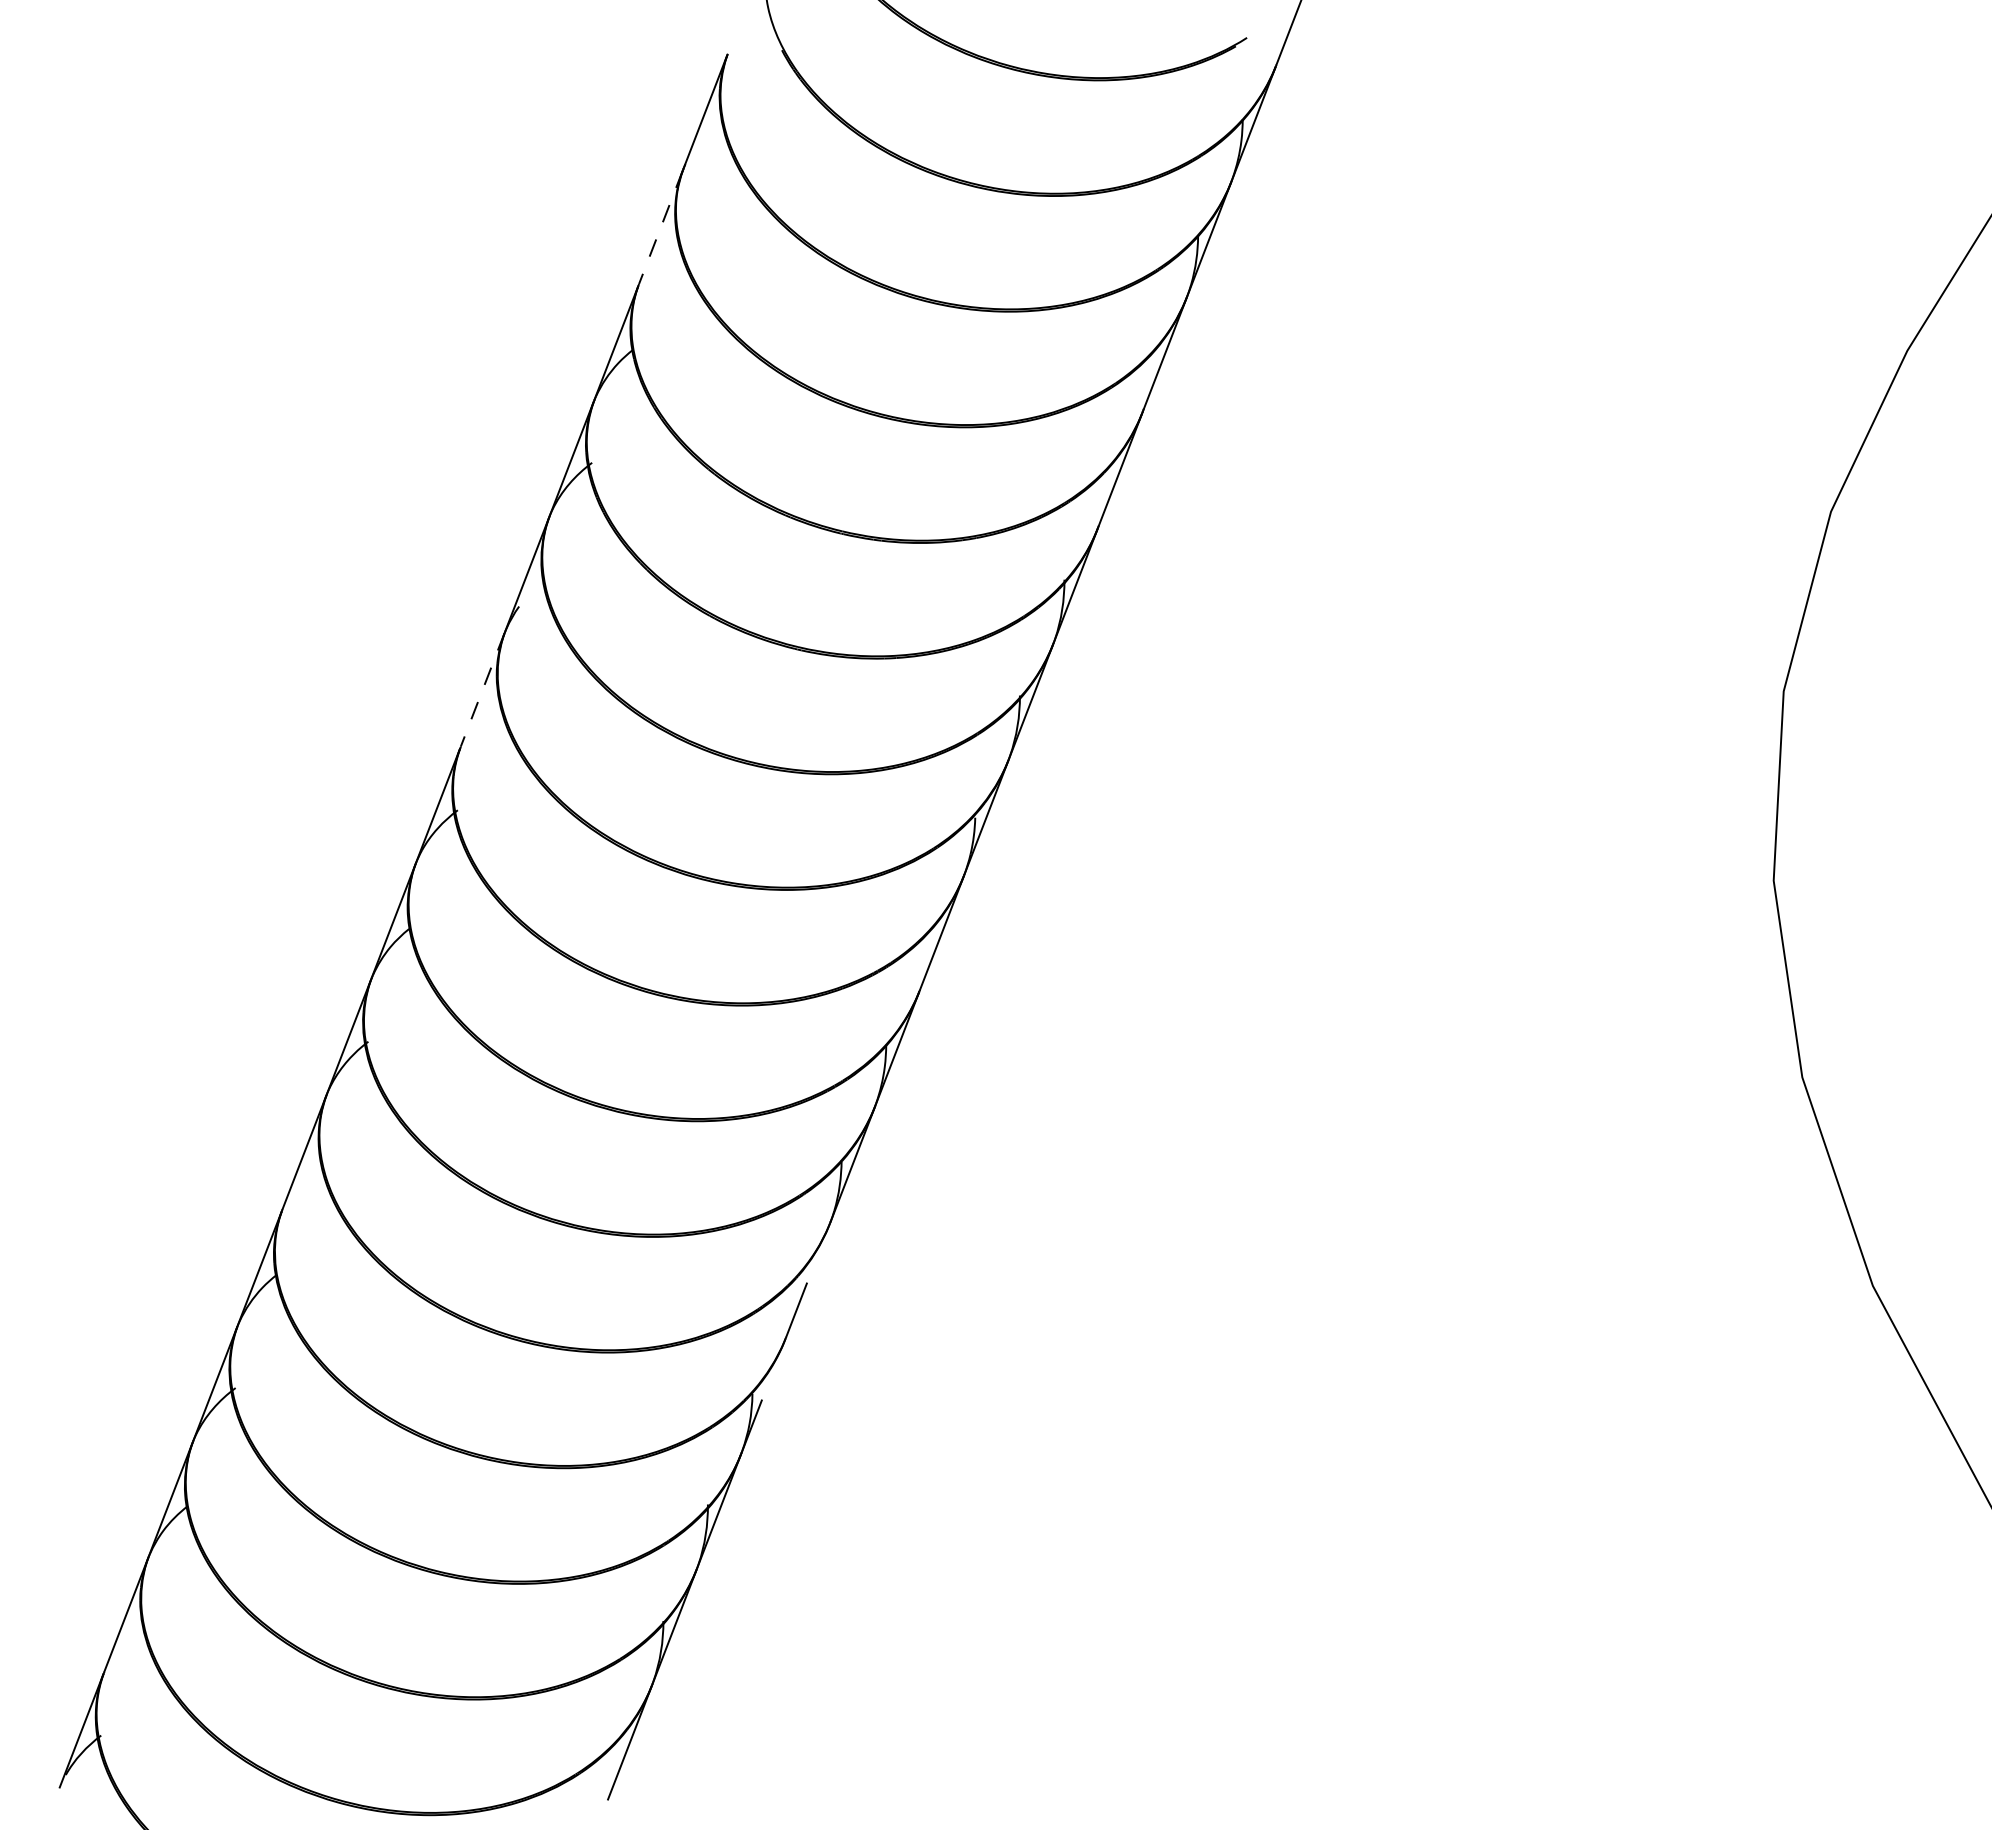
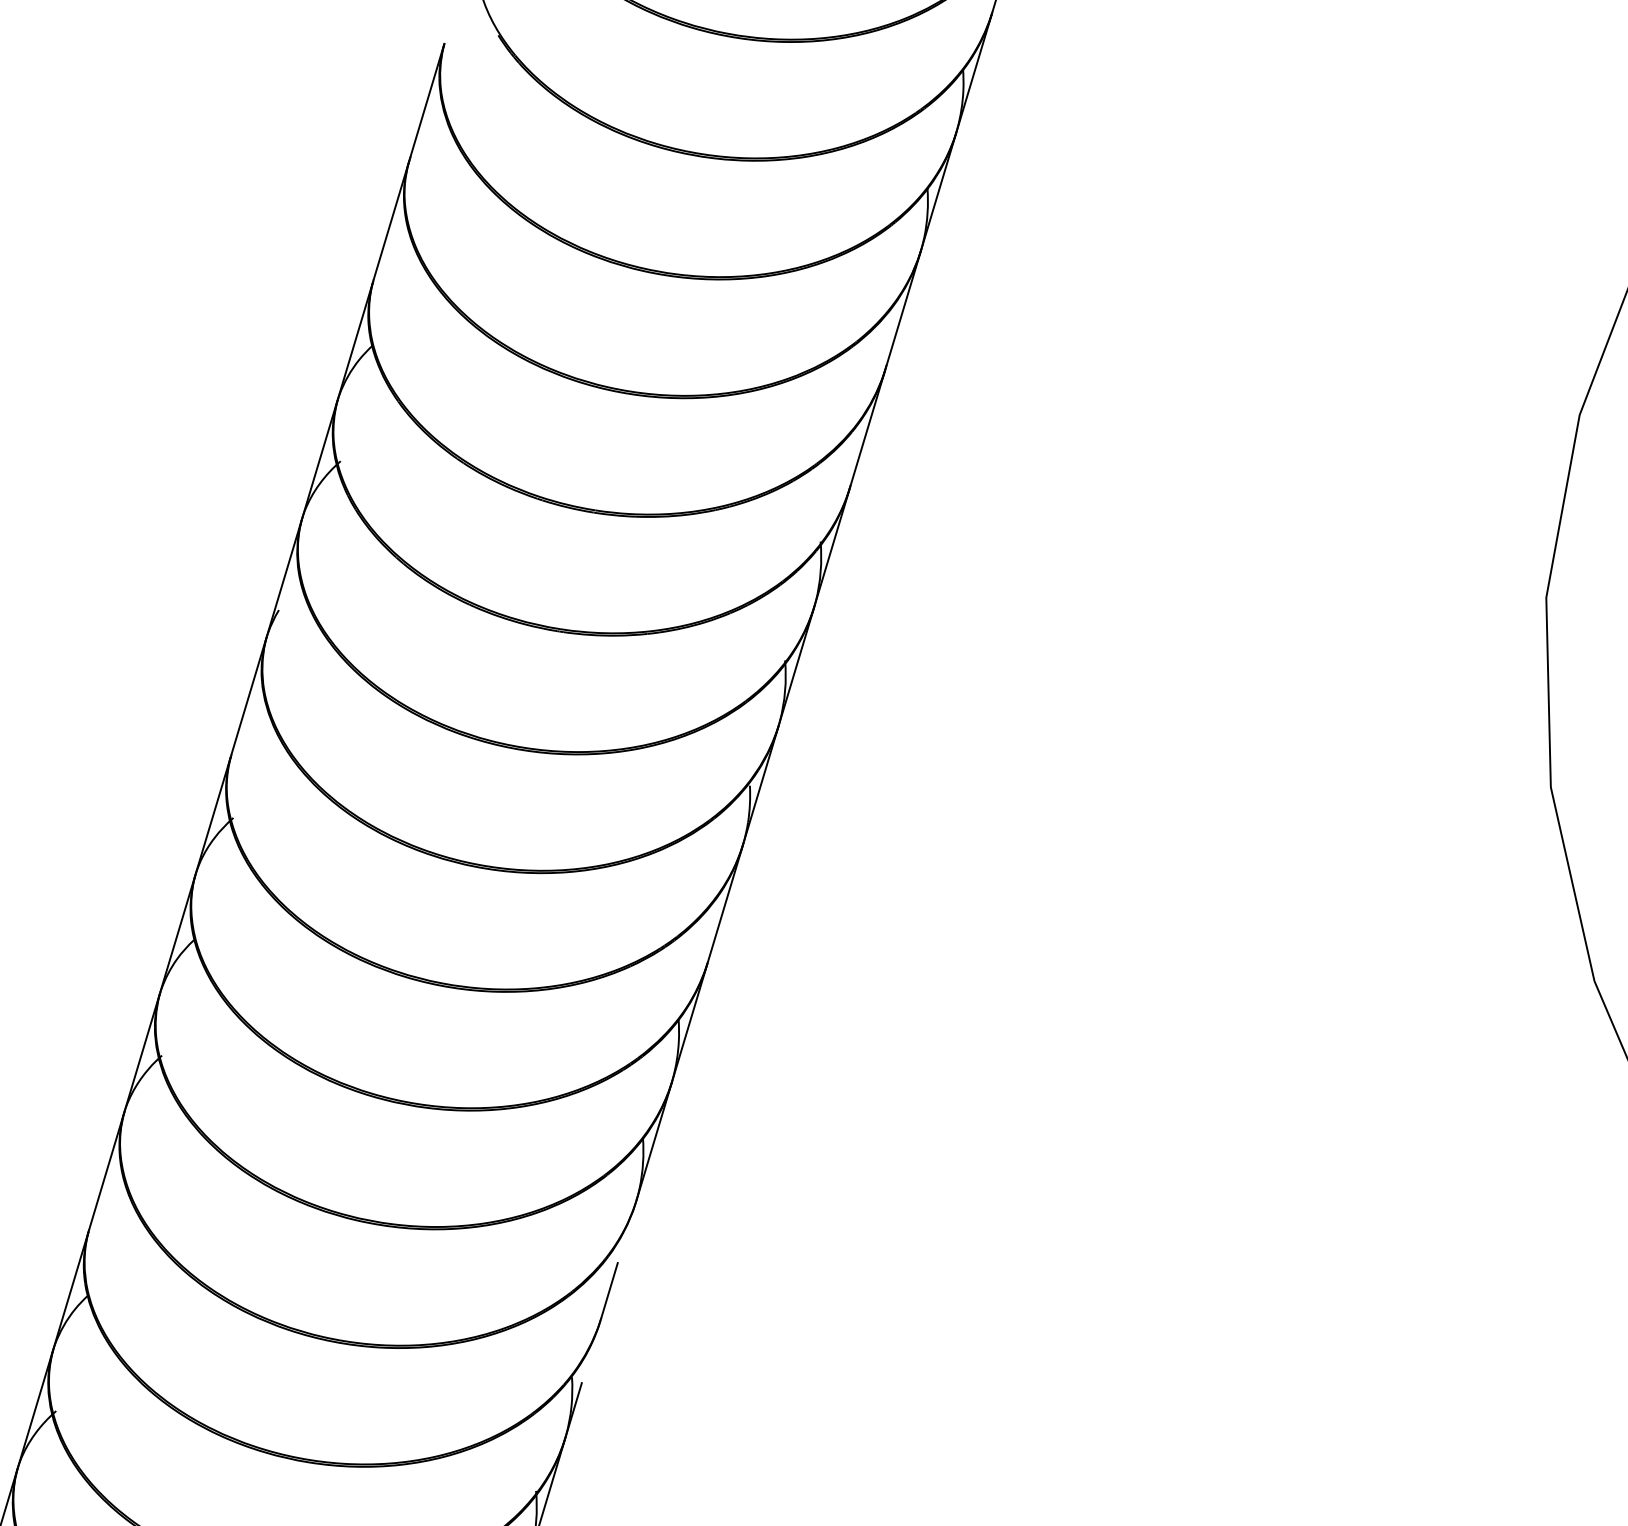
line: (660, 227) -> (390, 221), dashed -> solid
line: (482, 689) -> (248, 695), dashed -> solid

